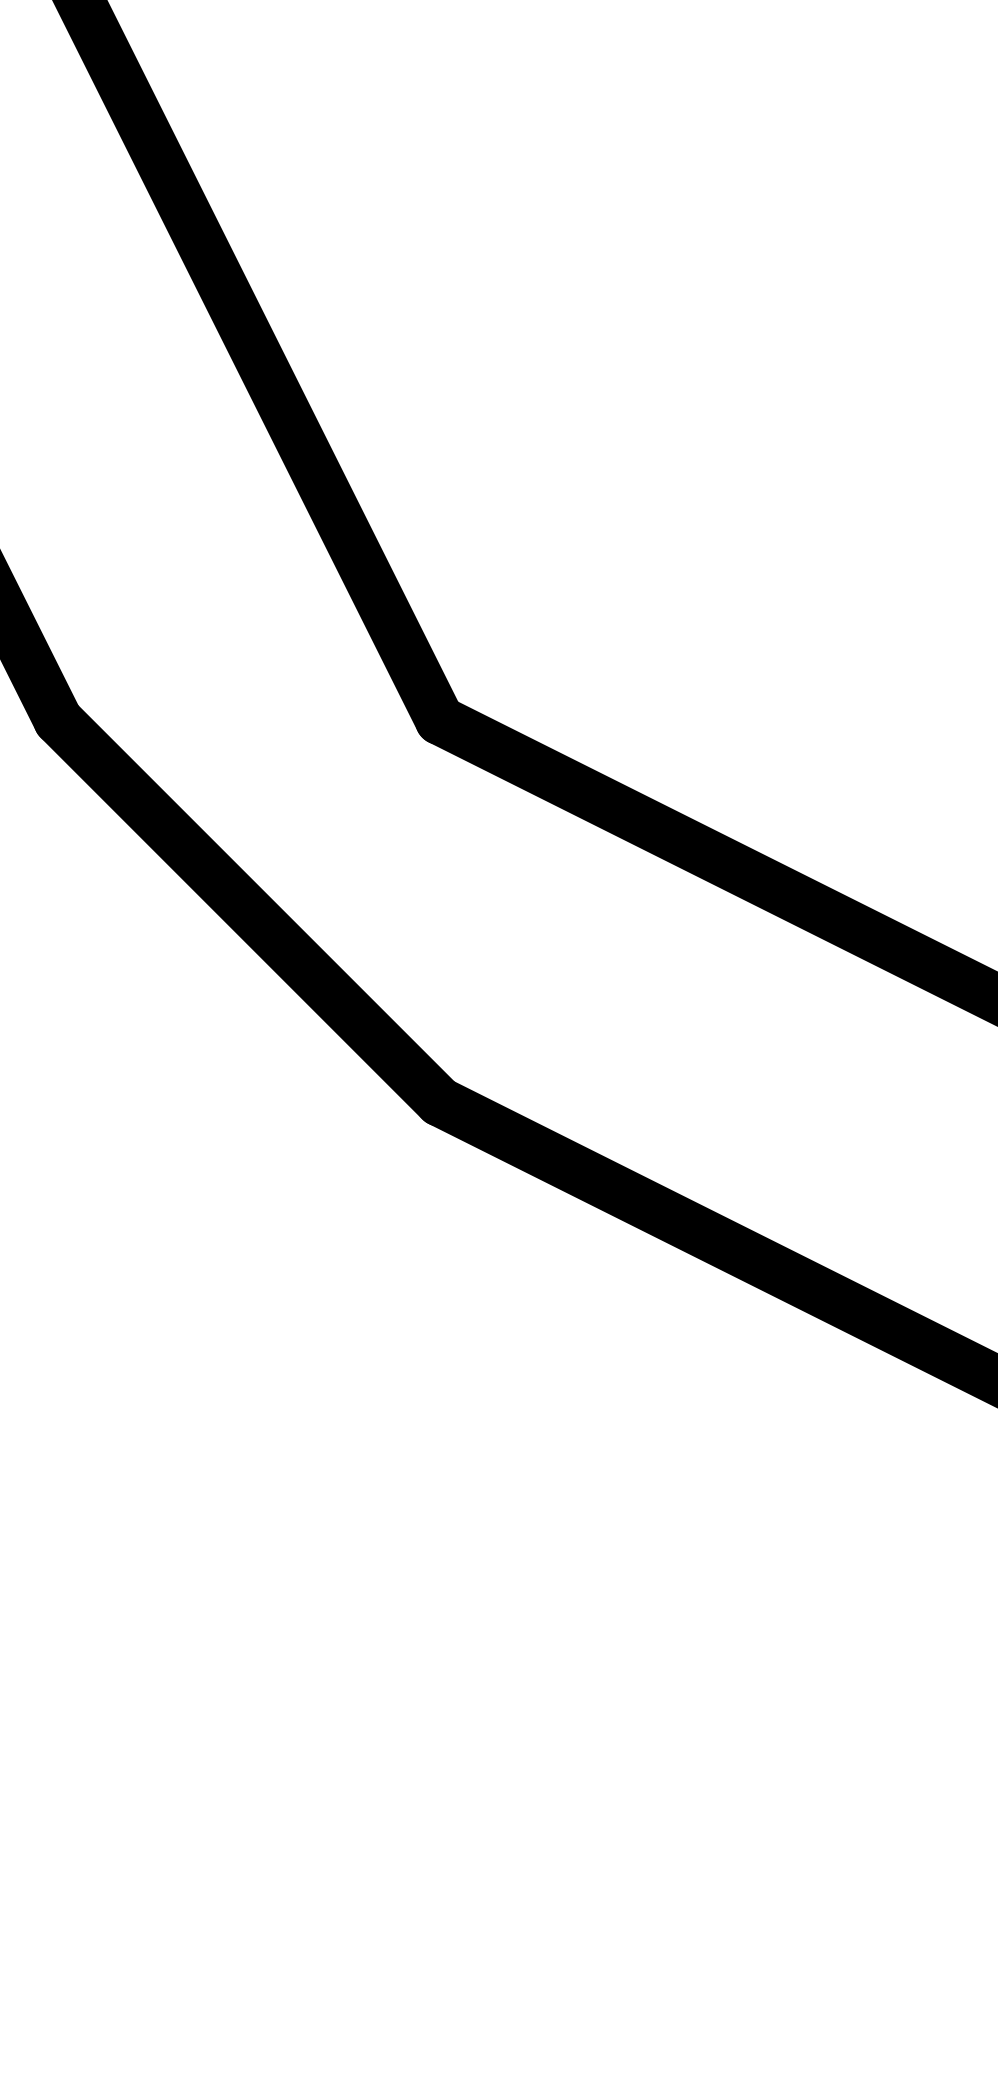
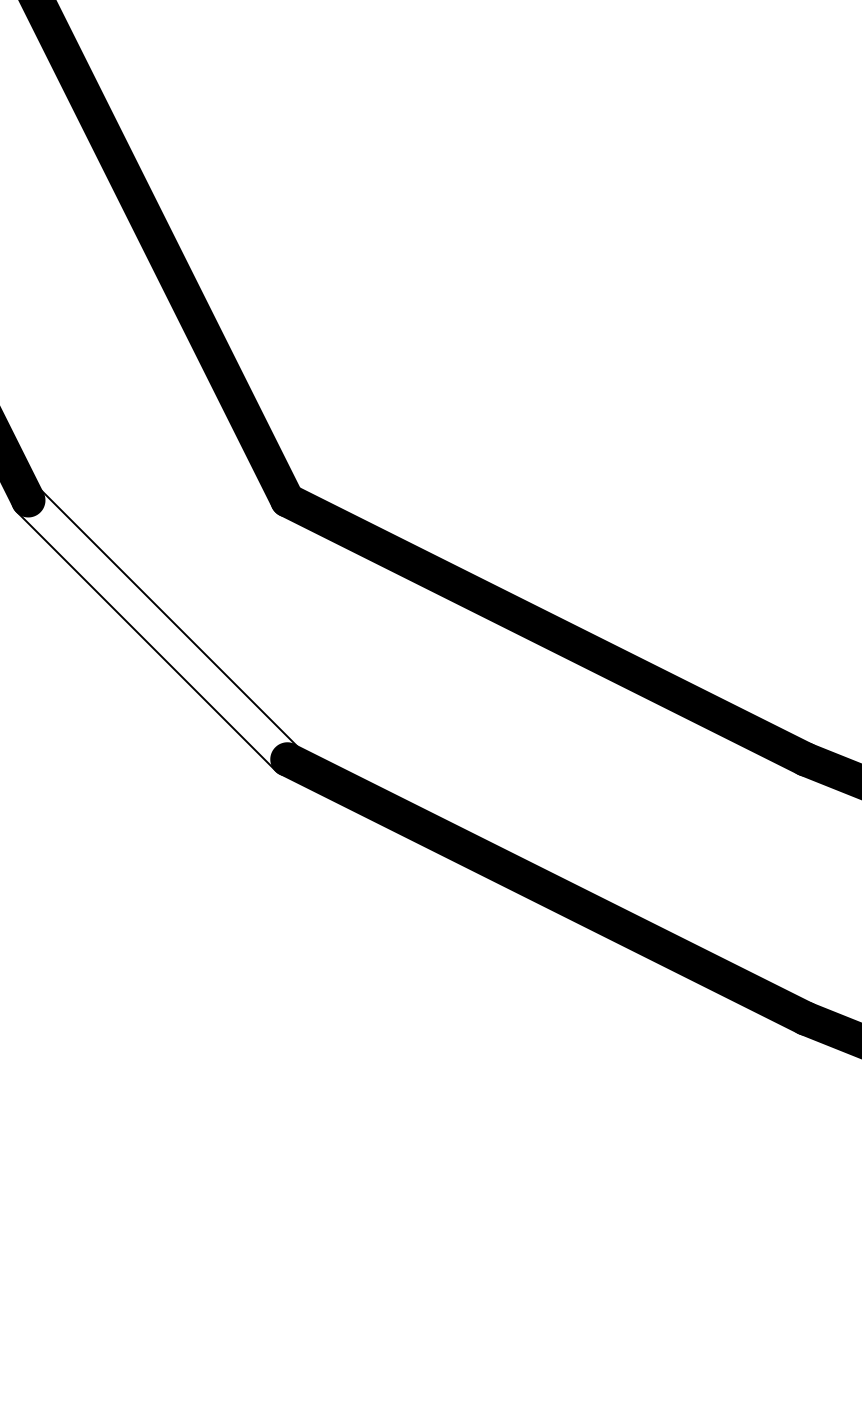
fill: (248, 910) -> (157, 629), removed

